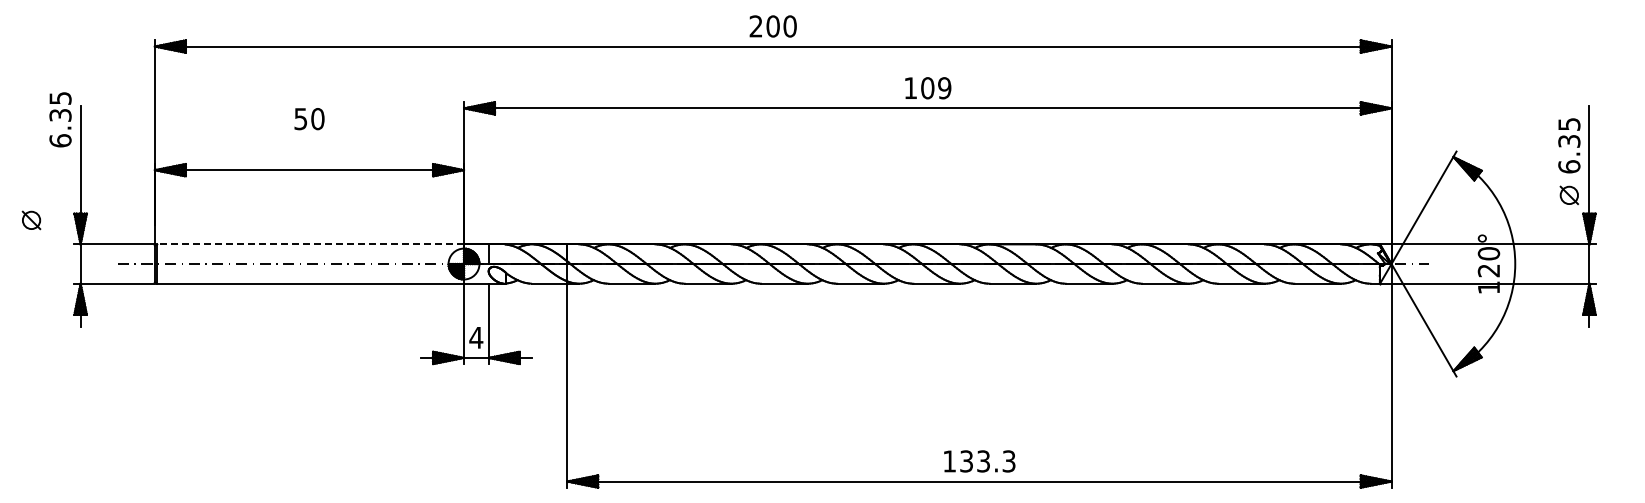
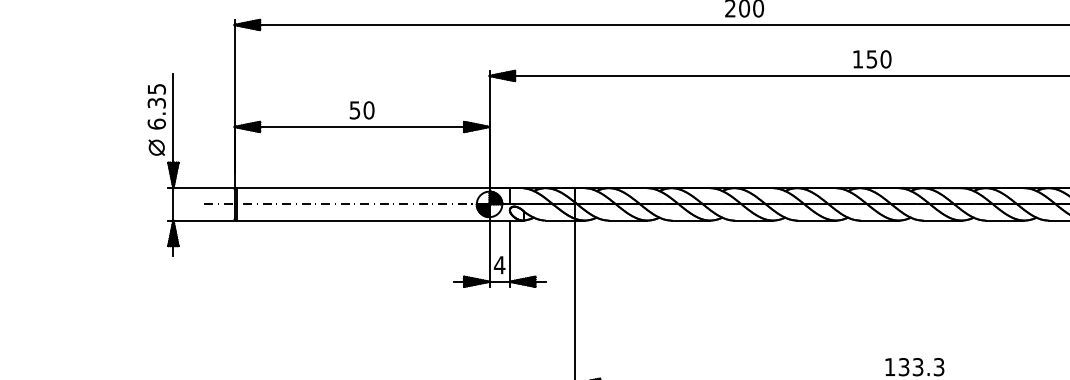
text: (936, 88) -> (879, 59), 109 -> 150
text: (60, 119) -> (156, 106), moved
text: (309, 119) -> (362, 110), moved
part: (31, 220) -> (156, 147), moved
line: (310, 244) -> (362, 188), dashed -> solid

